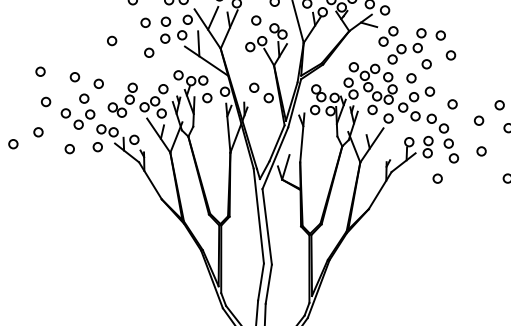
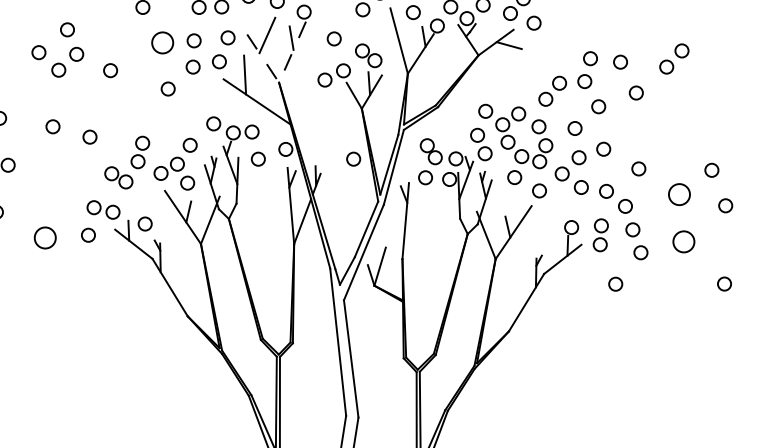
circle: (145, 22) -> (162, 41), size x1.6
part: (388, 36) -> (674, 59), moved
line: (219, 46) -> (277, 79), solid -> dashed
circle: (254, 87) -> (331, 142), removed
part: (70, 111) -> (46, 49), moved
circle: (479, 120) -> (680, 193), size x1.6
circle: (69, 149) -> (44, 238), size x1.6
circle: (481, 151) -> (683, 242), size x1.6

